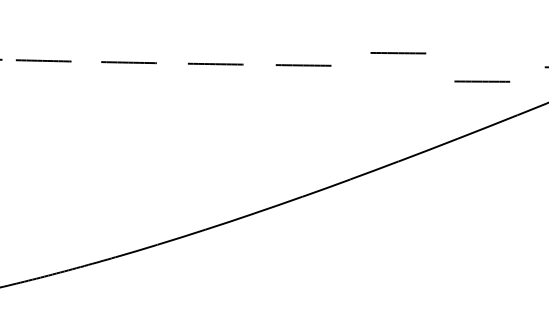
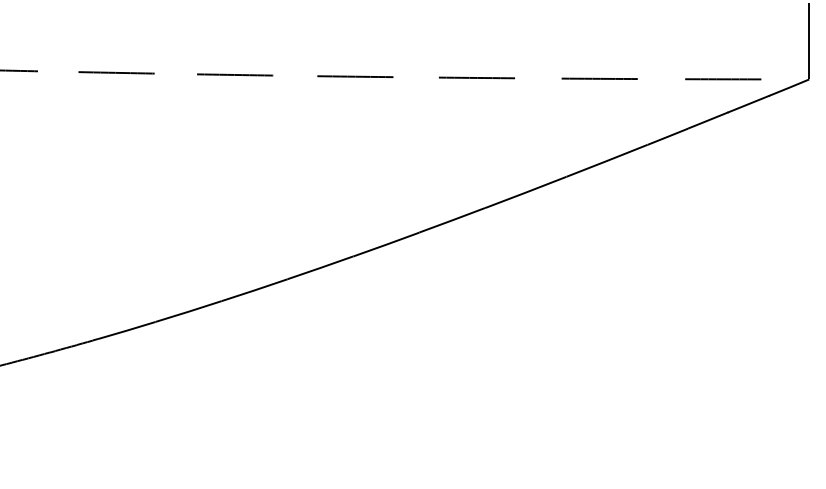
line: (398, 52) -> (476, 77), moved
line: (482, 81) -> (599, 78), moved

